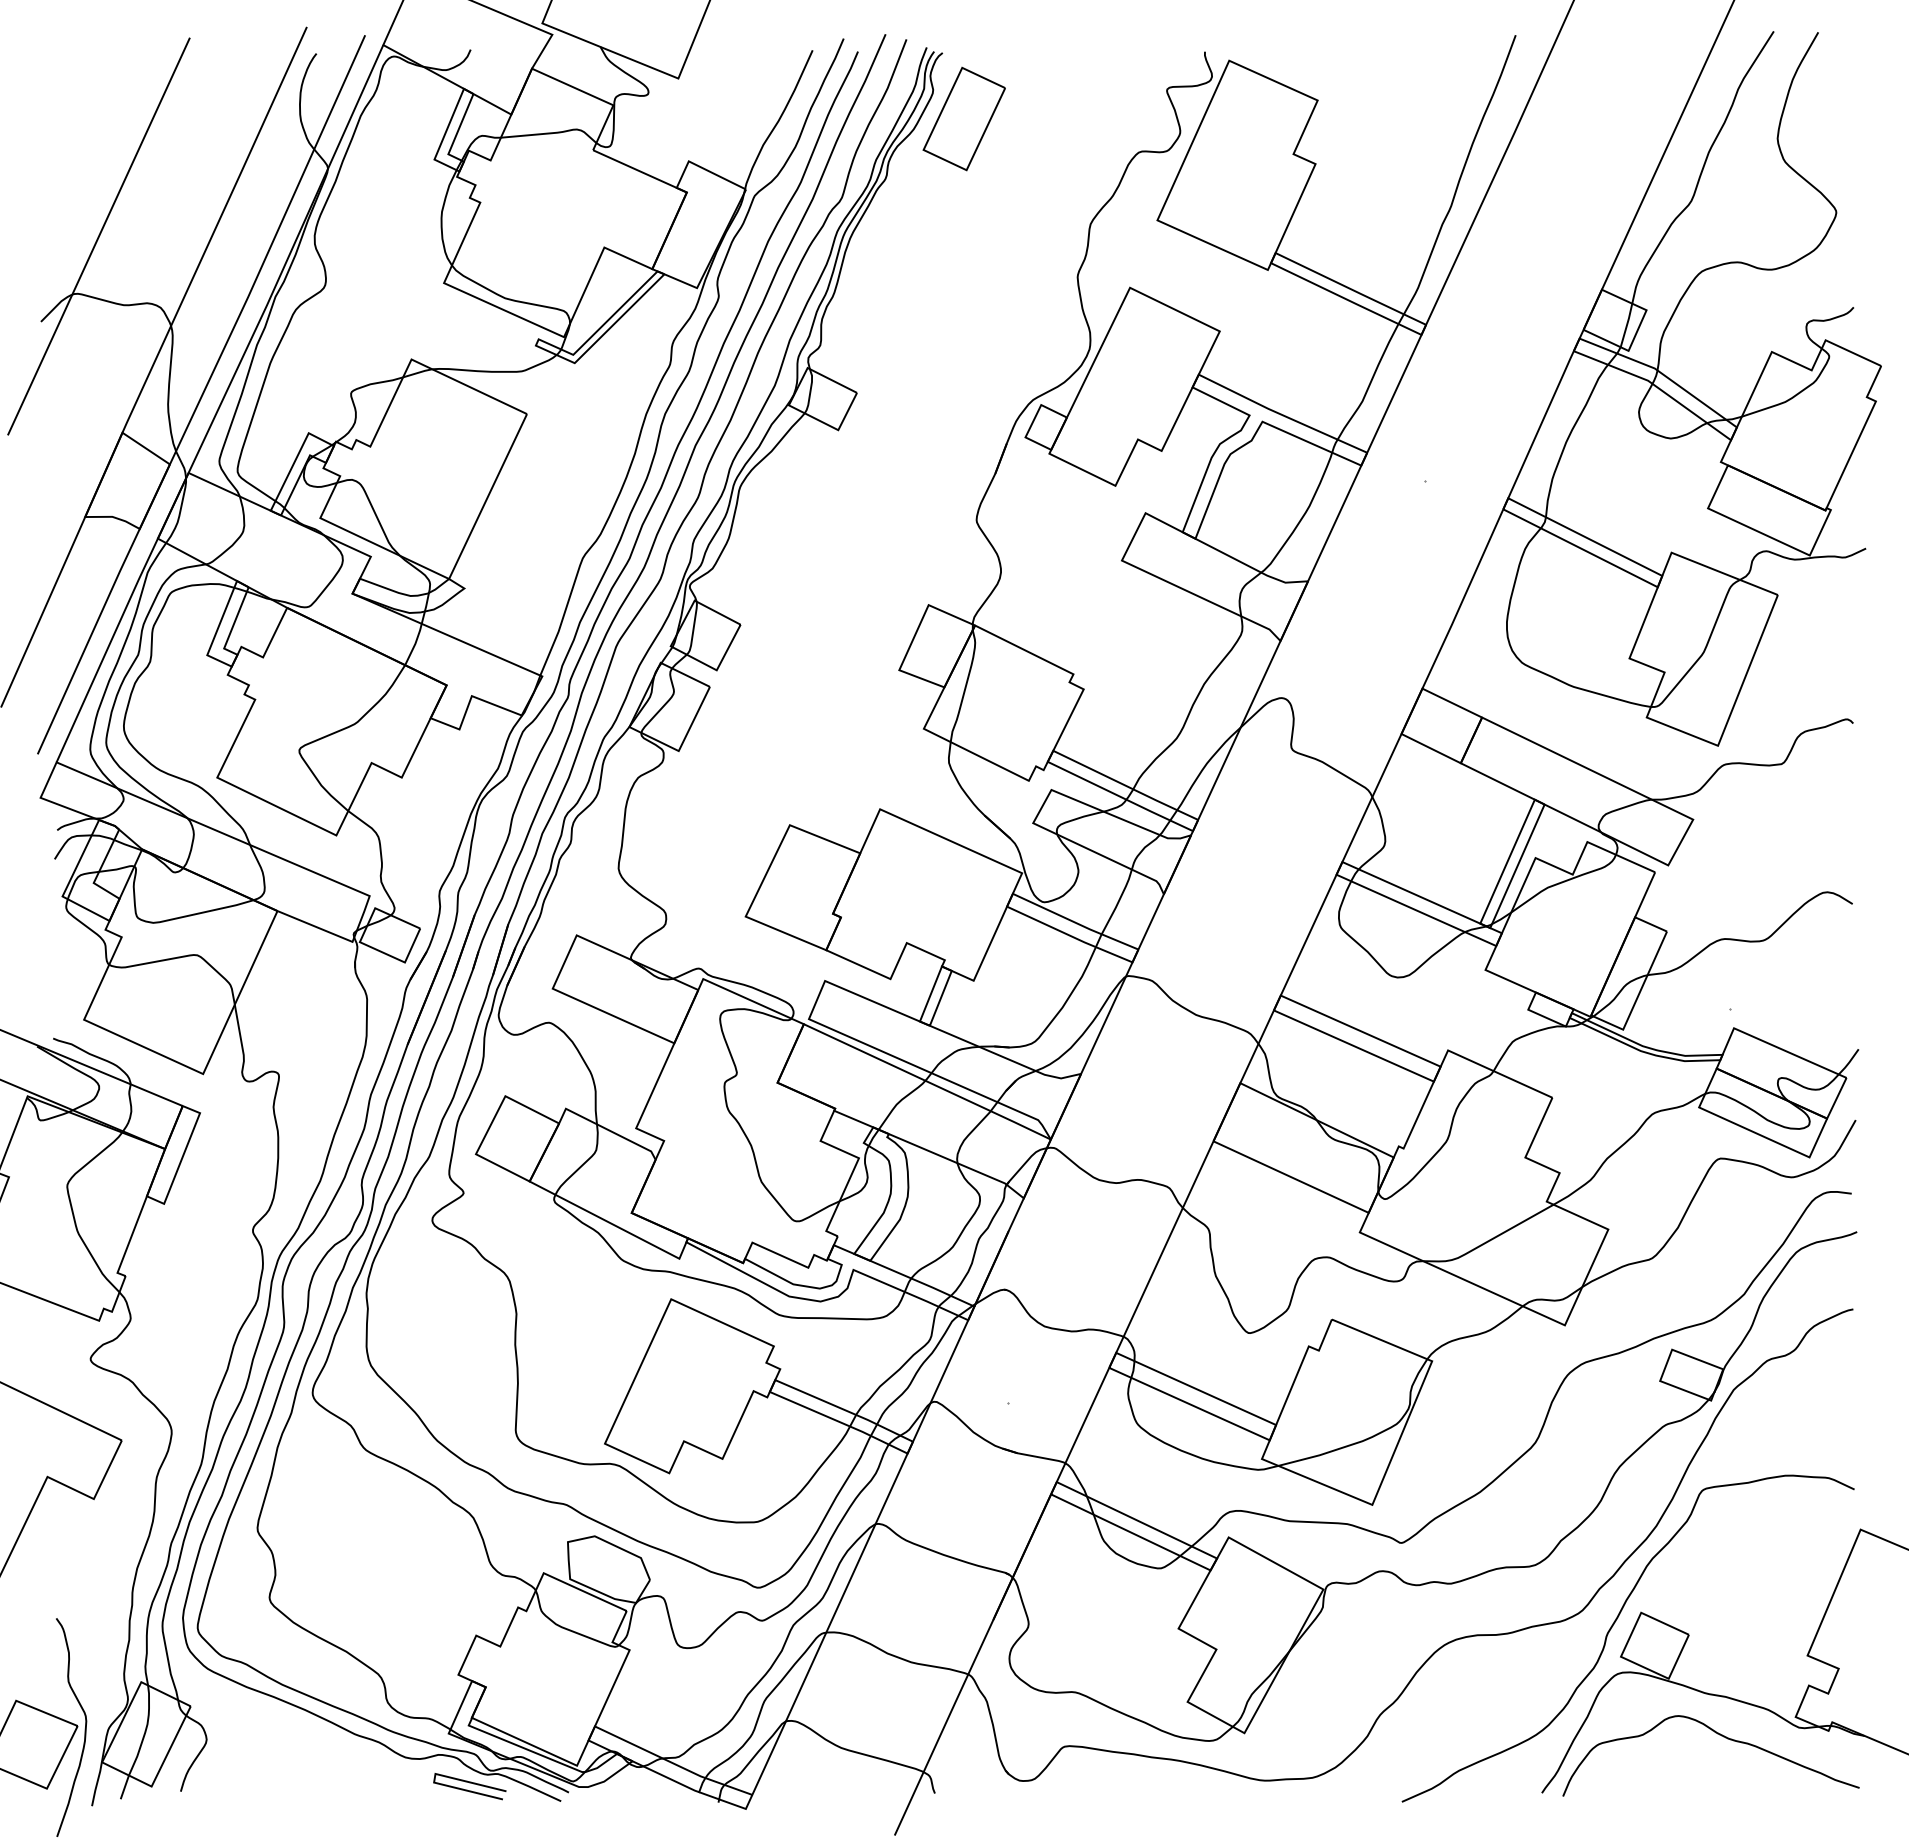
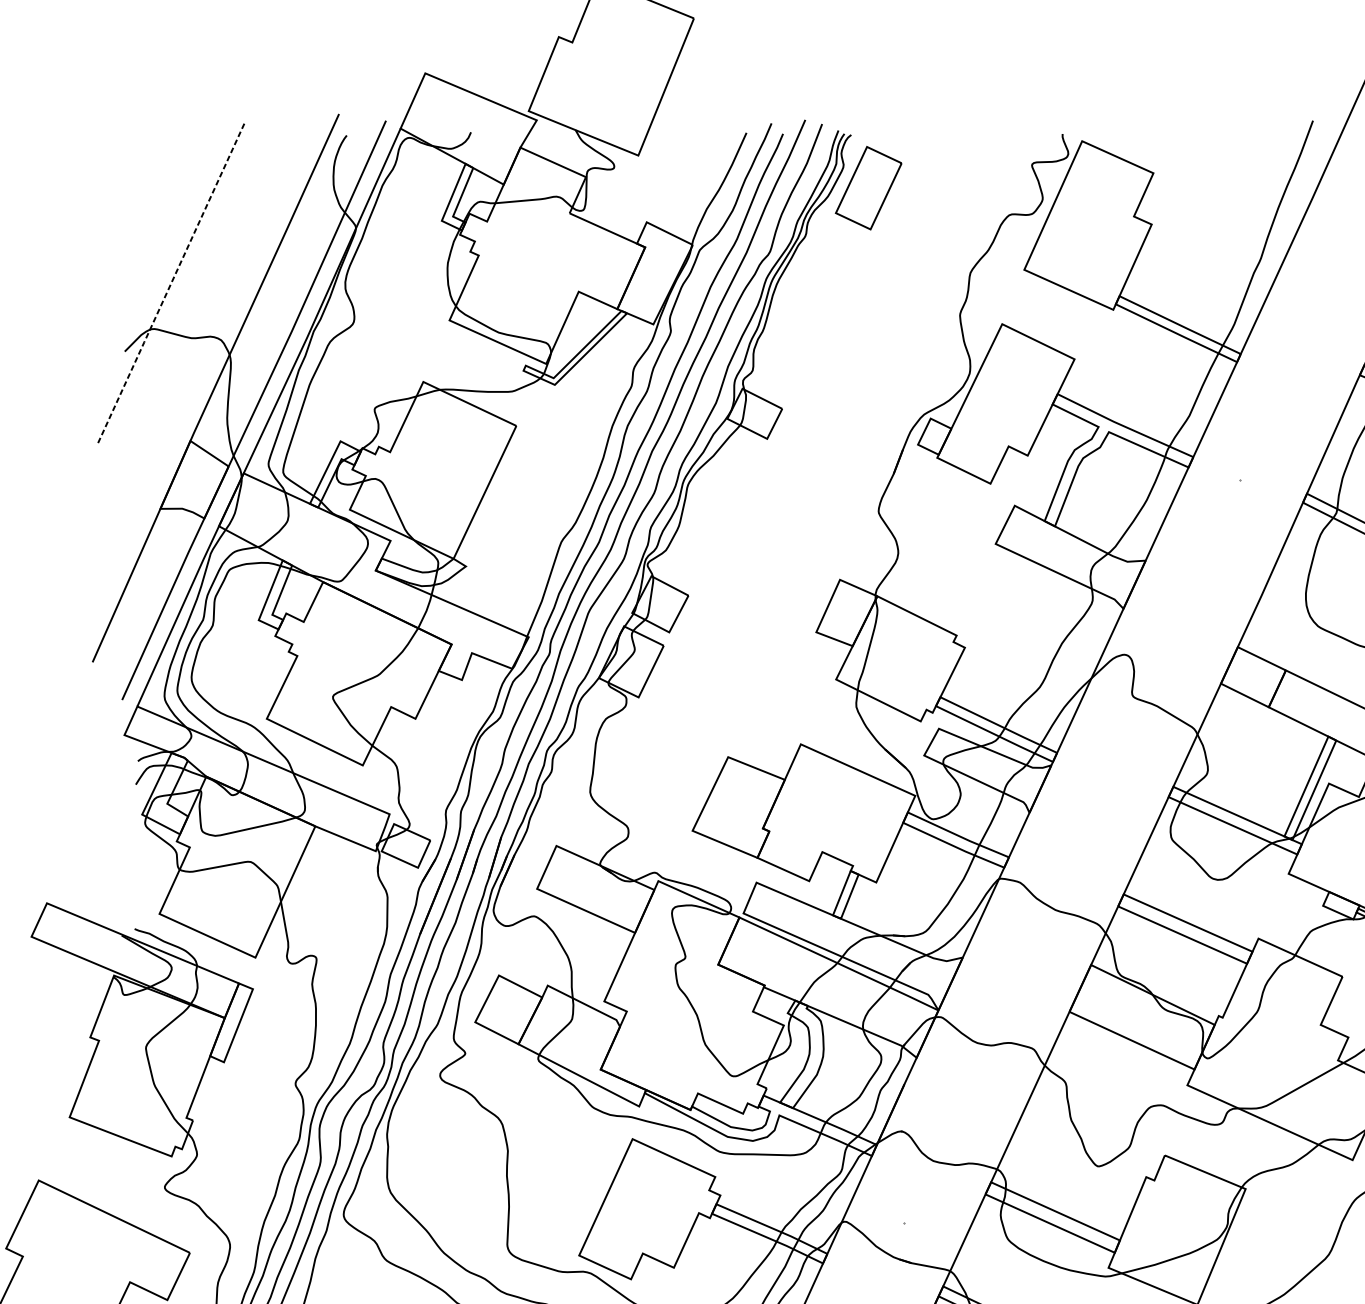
line: (98, 236) -> (171, 282), solid -> dashed

